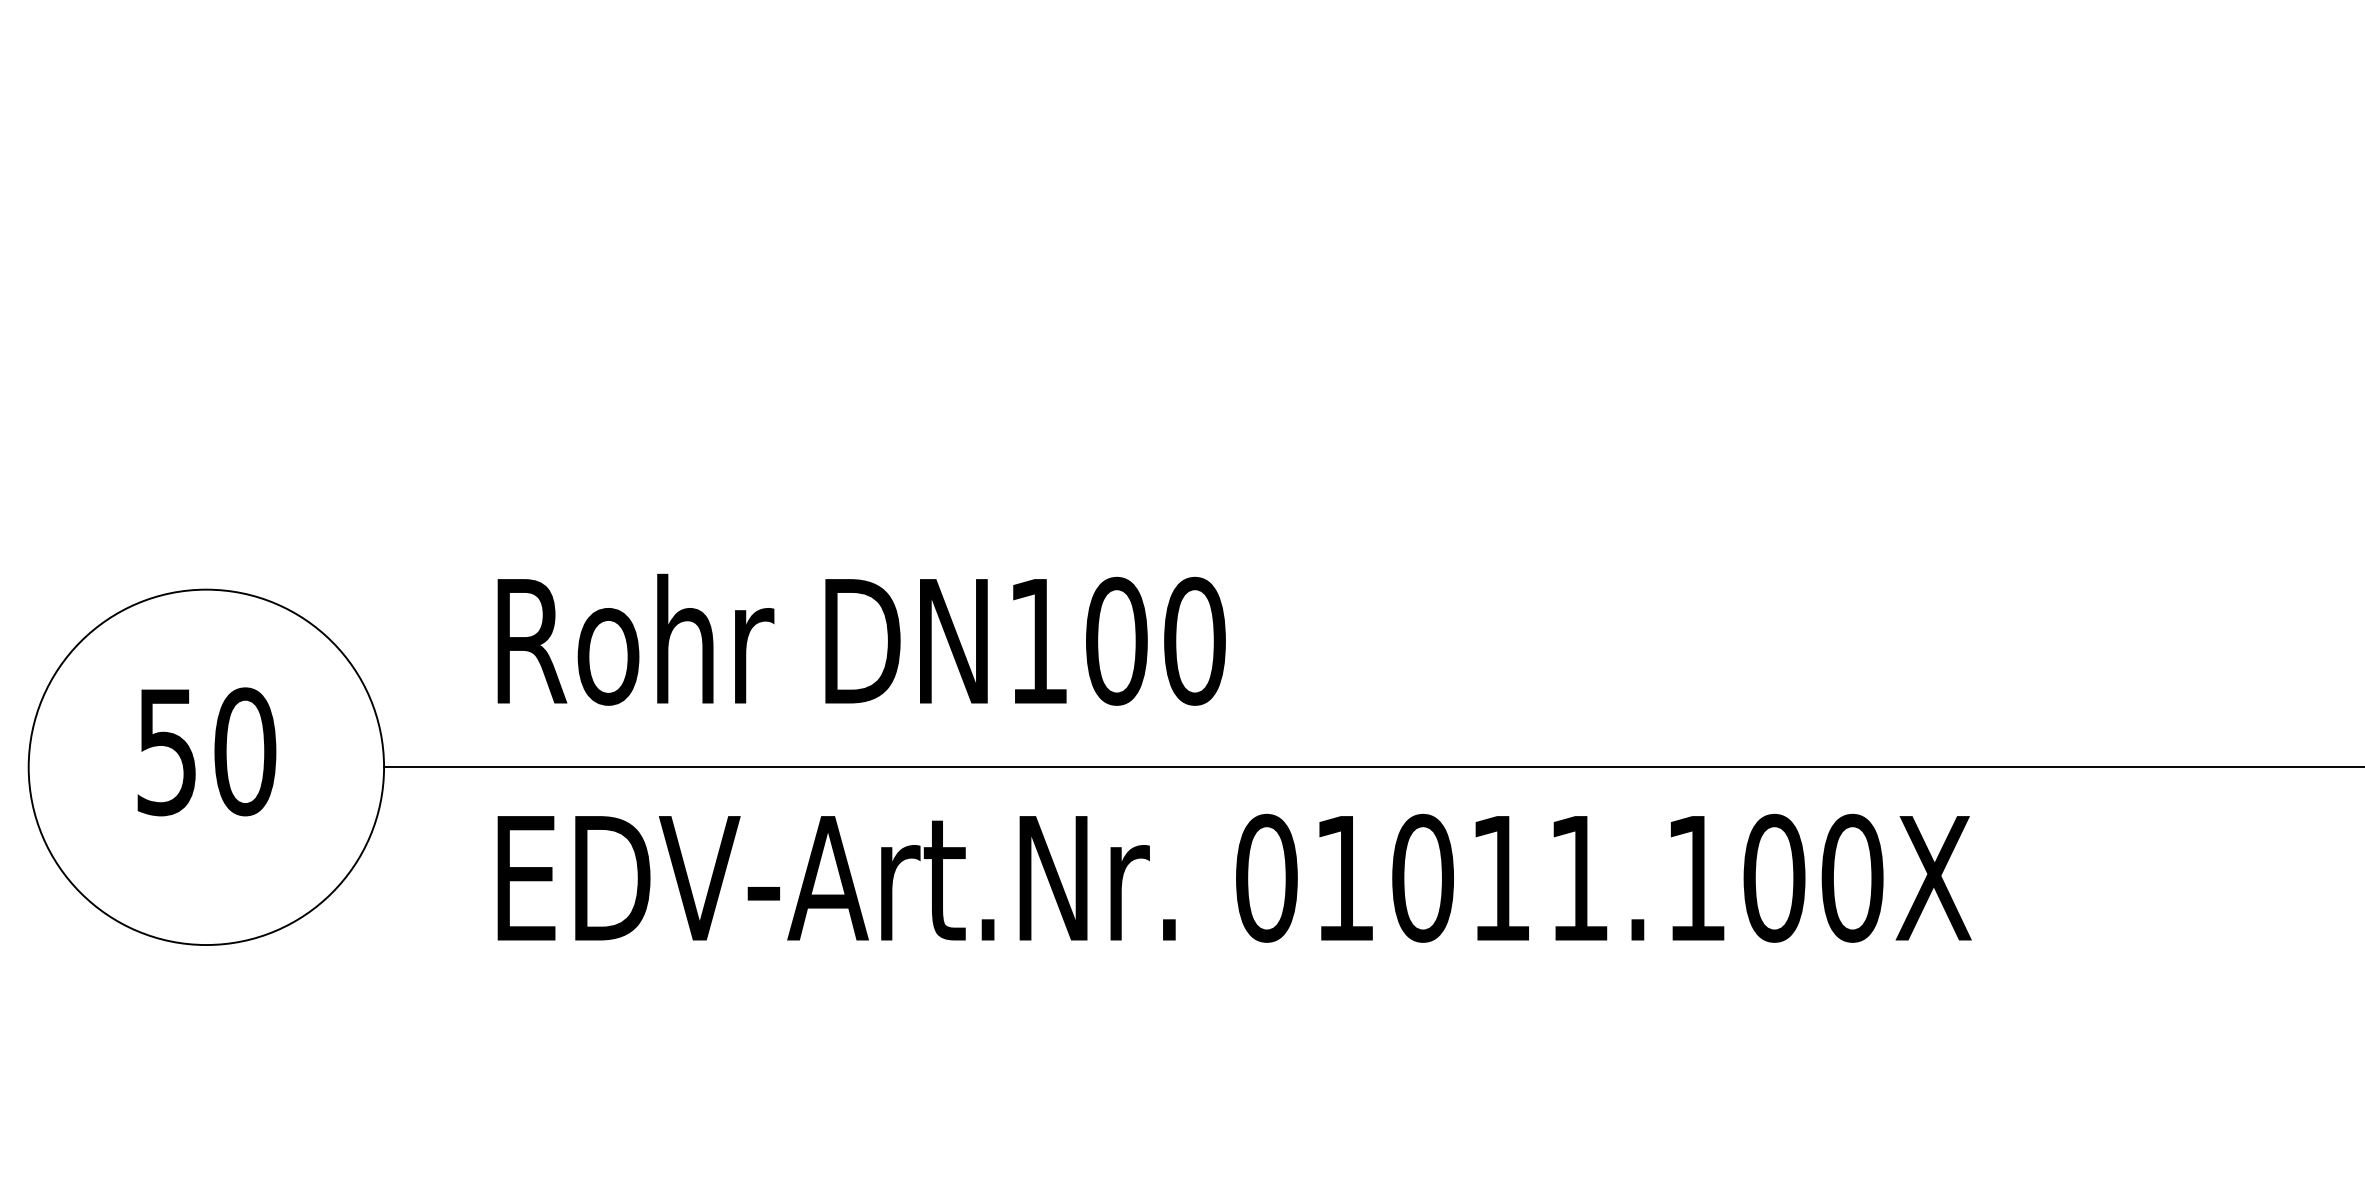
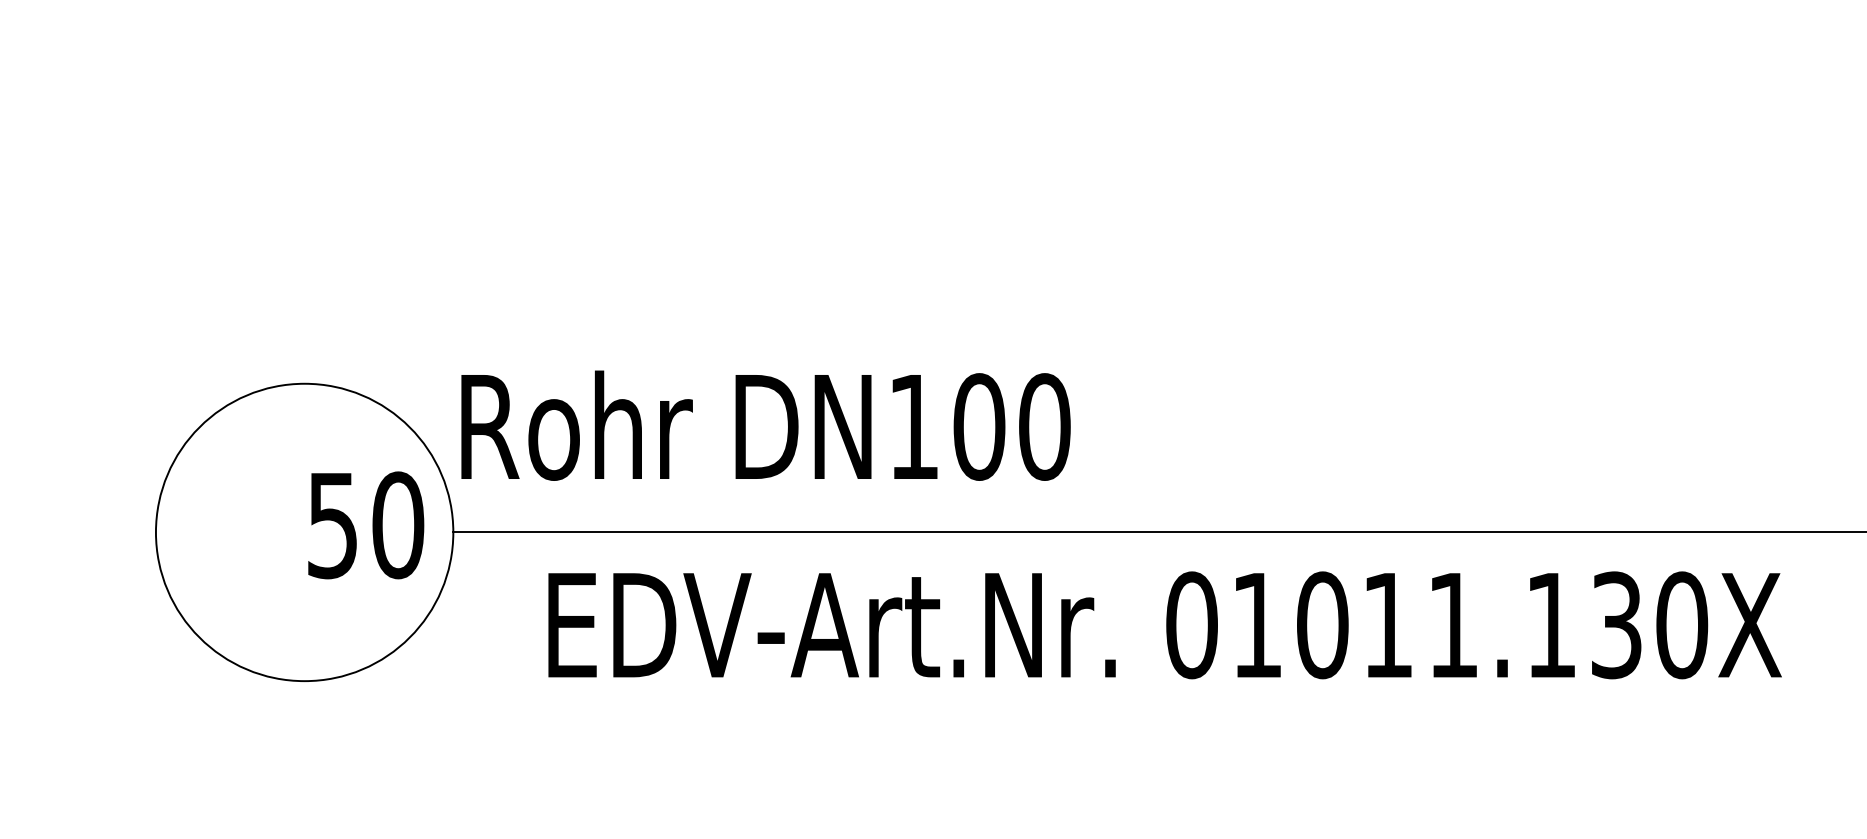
text: (861, 639) -> (765, 425), moved
text: (206, 751) -> (365, 525), moved
text: (1774, 877) -> (1616, 624), 01011.100X -> 01011.130X

